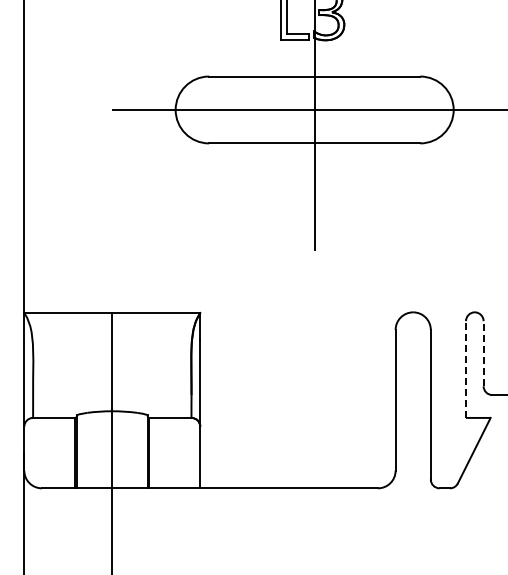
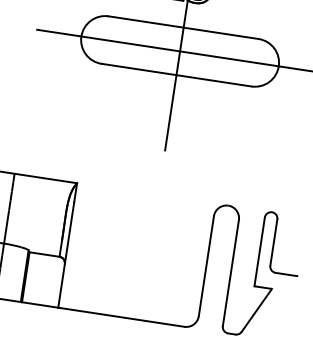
line: (483, 353) -> (273, 242), dashed -> solid
line: (466, 369) -> (260, 251), dashed -> solid

